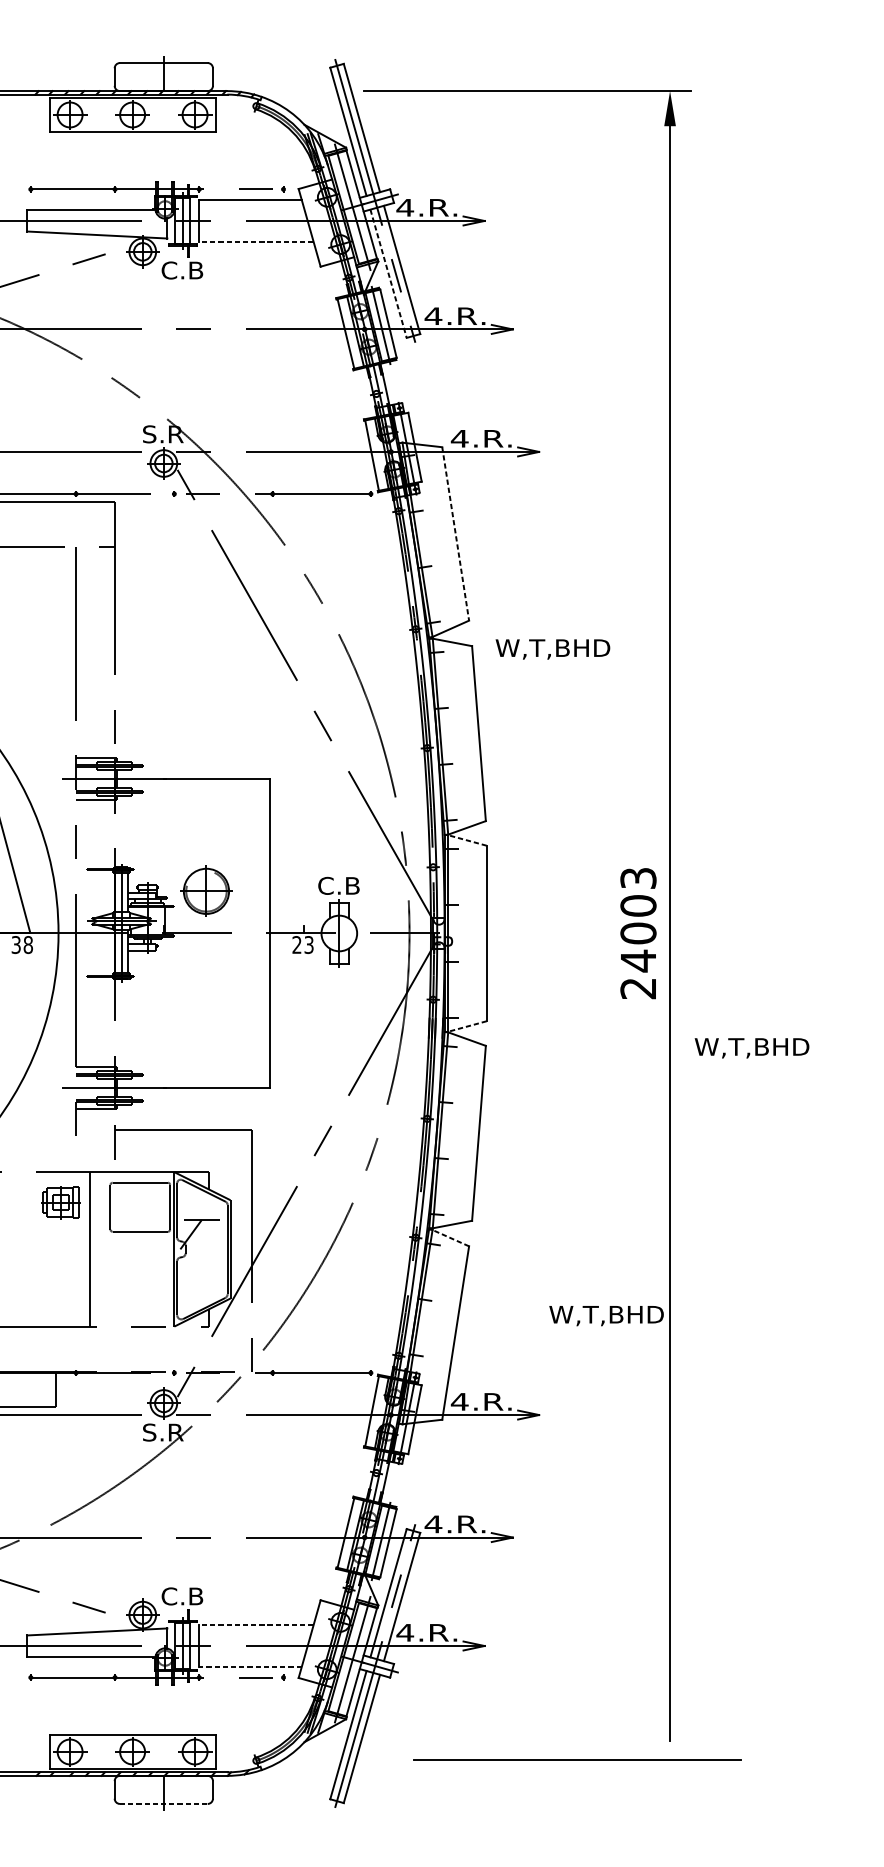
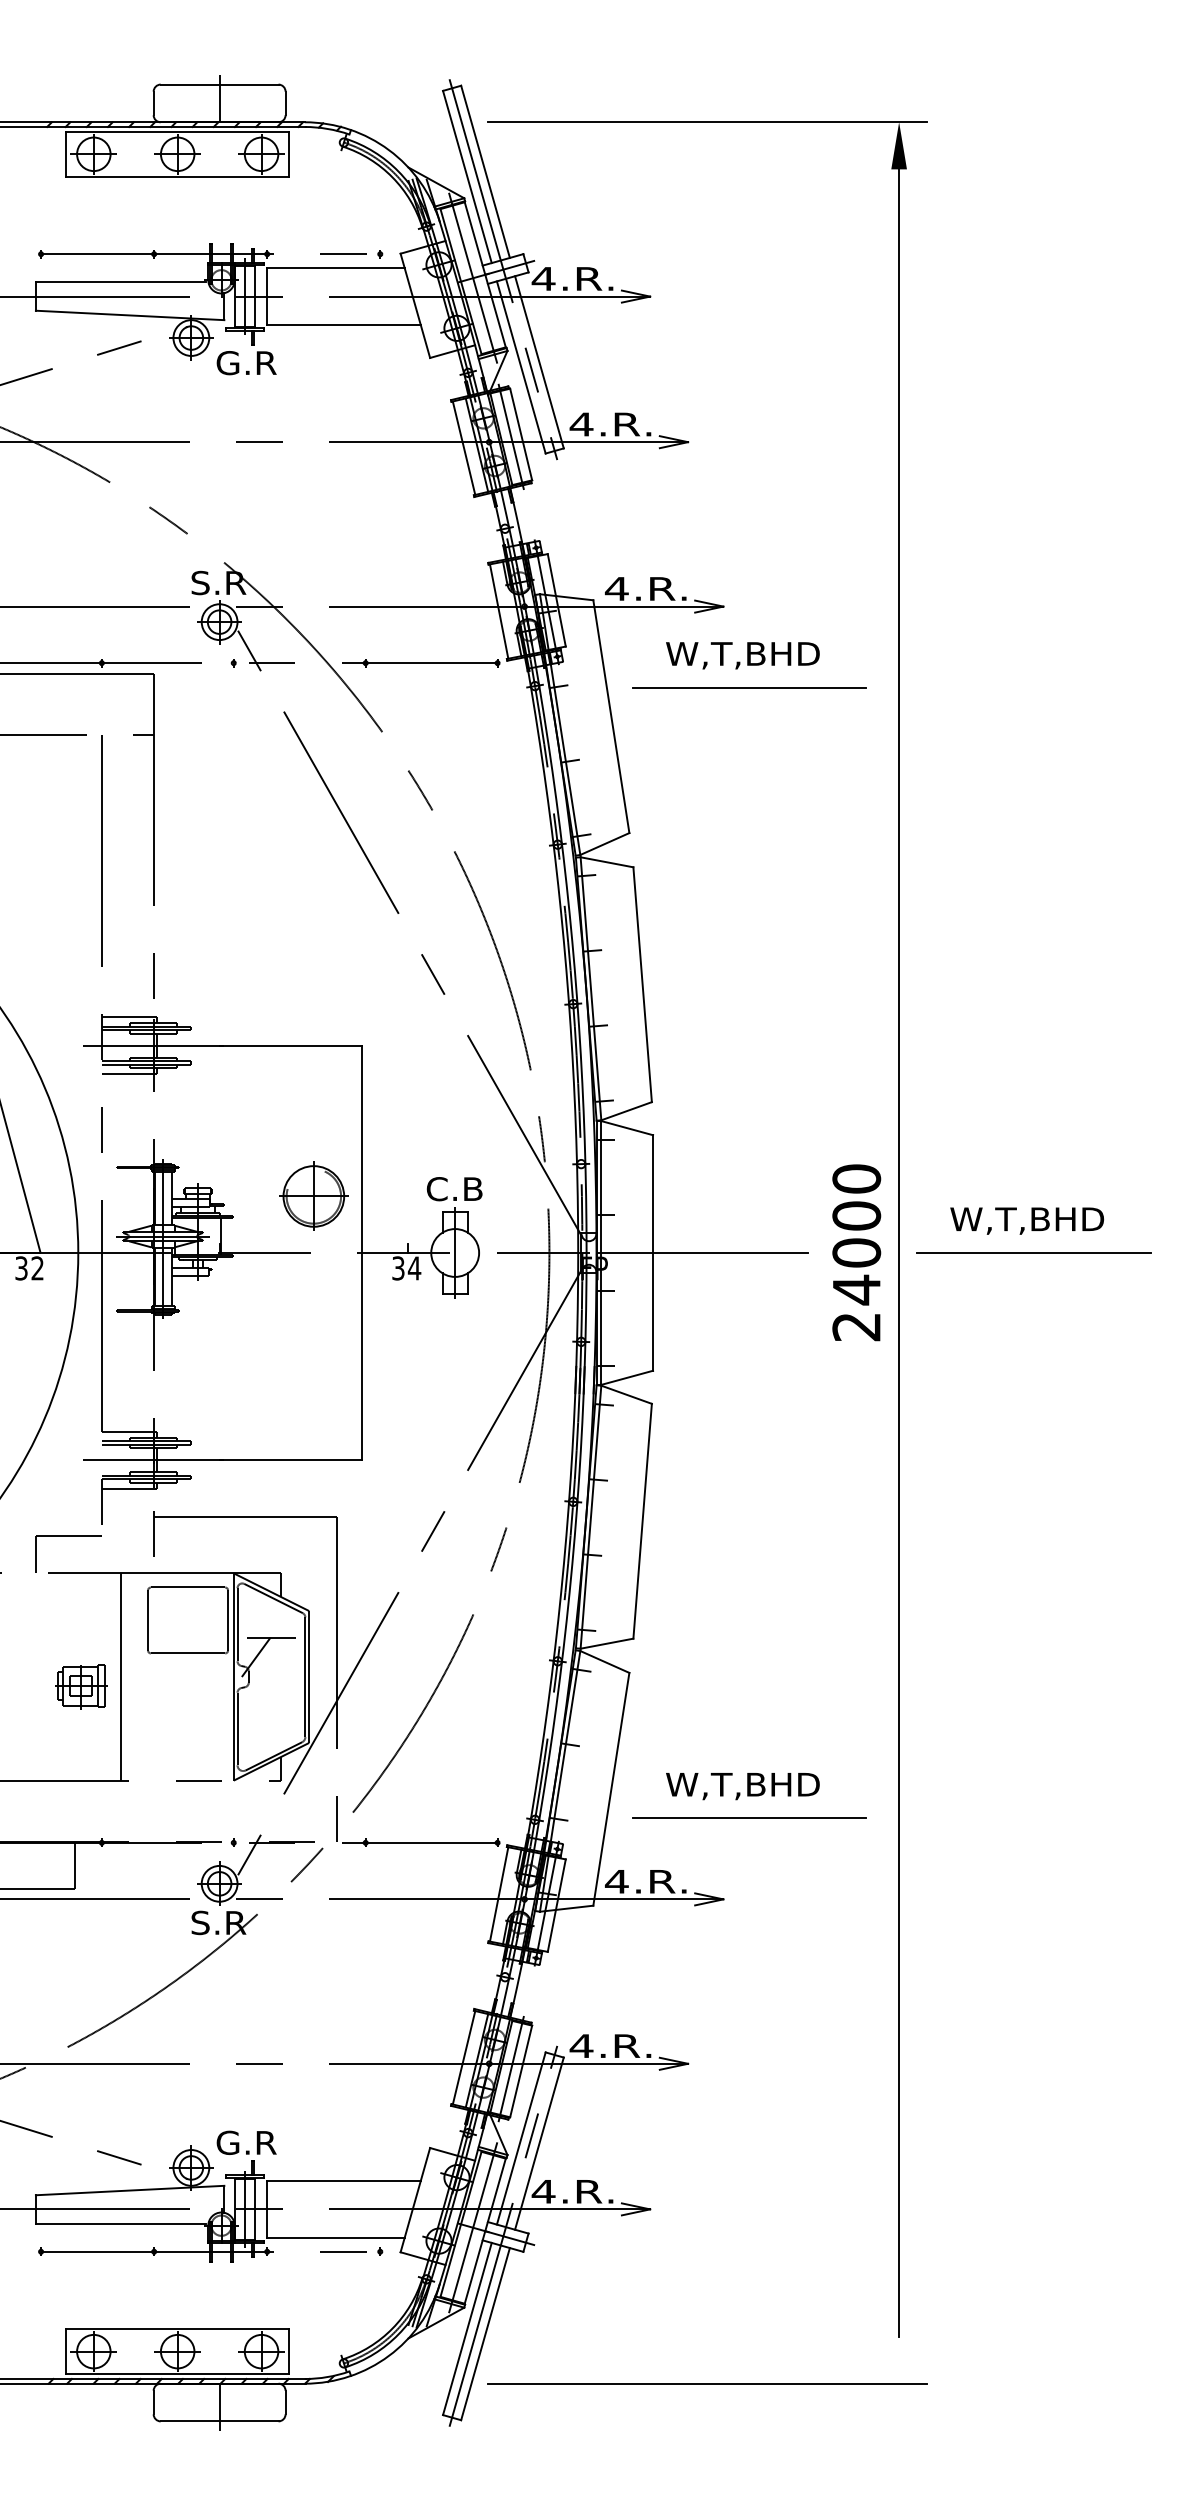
line: (256, 241) -> (343, 324), dashed -> solid
text: (189, 270) -> (253, 363), C.B -> G.R
line: (388, 273) -> (521, 367), dashed -> solid
line: (558, 512) -> (749, 687), added
line: (455, 533) -> (611, 716), dashed -> solid
text: (552, 649) -> (742, 655), moved
line: (467, 840) -> (627, 1128), dashed -> solid
text: (638, 877) -> (856, 1178), 24003 -> 24000
part: (206, 890) -> (313, 1195), moved
line: (523, 933) -> (702, 1252), added
line: (770, 933) -> (1033, 1252), added
text: (28, 945) -> (37, 1268), 38 -> 32
text: (303, 945) -> (406, 1268), 23 -> 34
line: (467, 1026) -> (627, 1377), dashed -> solid
text: (752, 1047) -> (1027, 1220), moved
part: (51, 1144) -> (68, 1536), added
part: (60, 1202) -> (81, 1686), moved
line: (450, 1237) -> (604, 1661), dashed -> solid
text: (606, 1316) -> (742, 1786), moved
line: (558, 1354) -> (749, 1818), added
text: (189, 1596) -> (253, 2142), C.B -> G.R
line: (256, 1625) -> (343, 2181), dashed -> solid
line: (250, 1666) -> (335, 2237), dashed -> solid
line: (577, 1760) -> (707, 2383), moved
line: (163, 1804) -> (219, 2421), dashed -> solid

